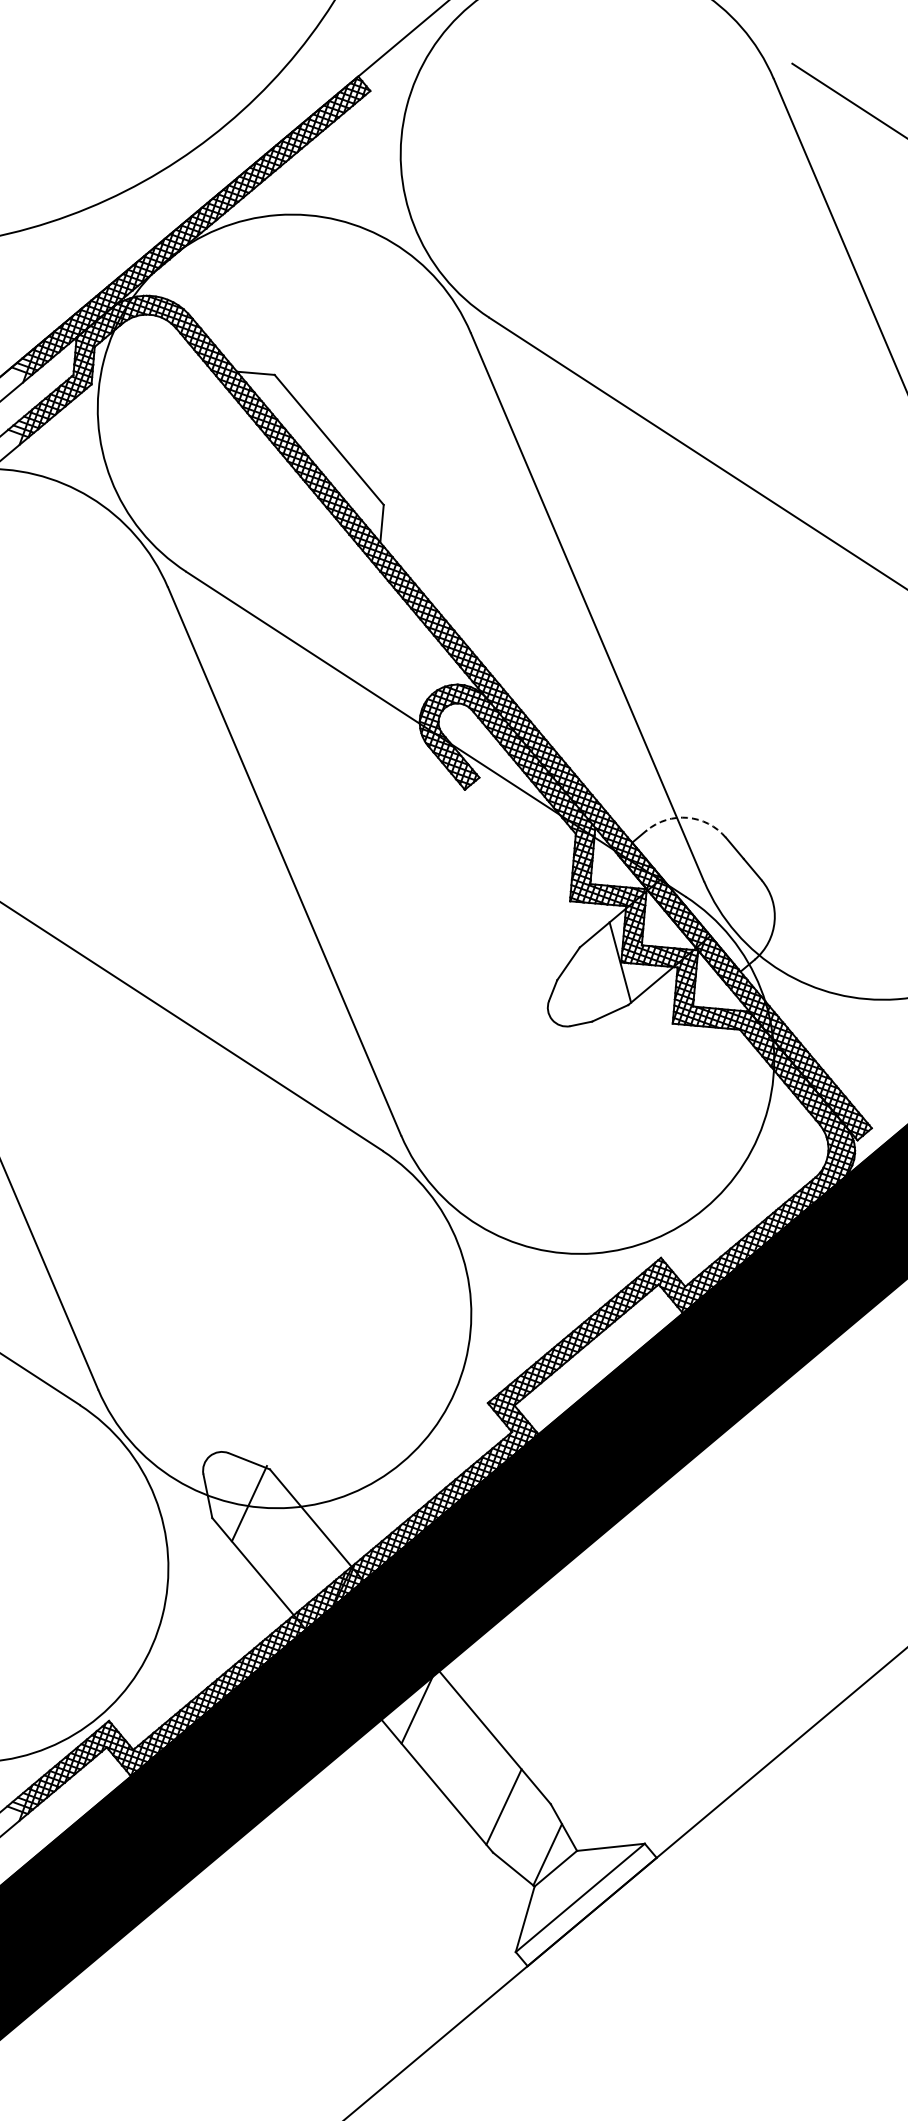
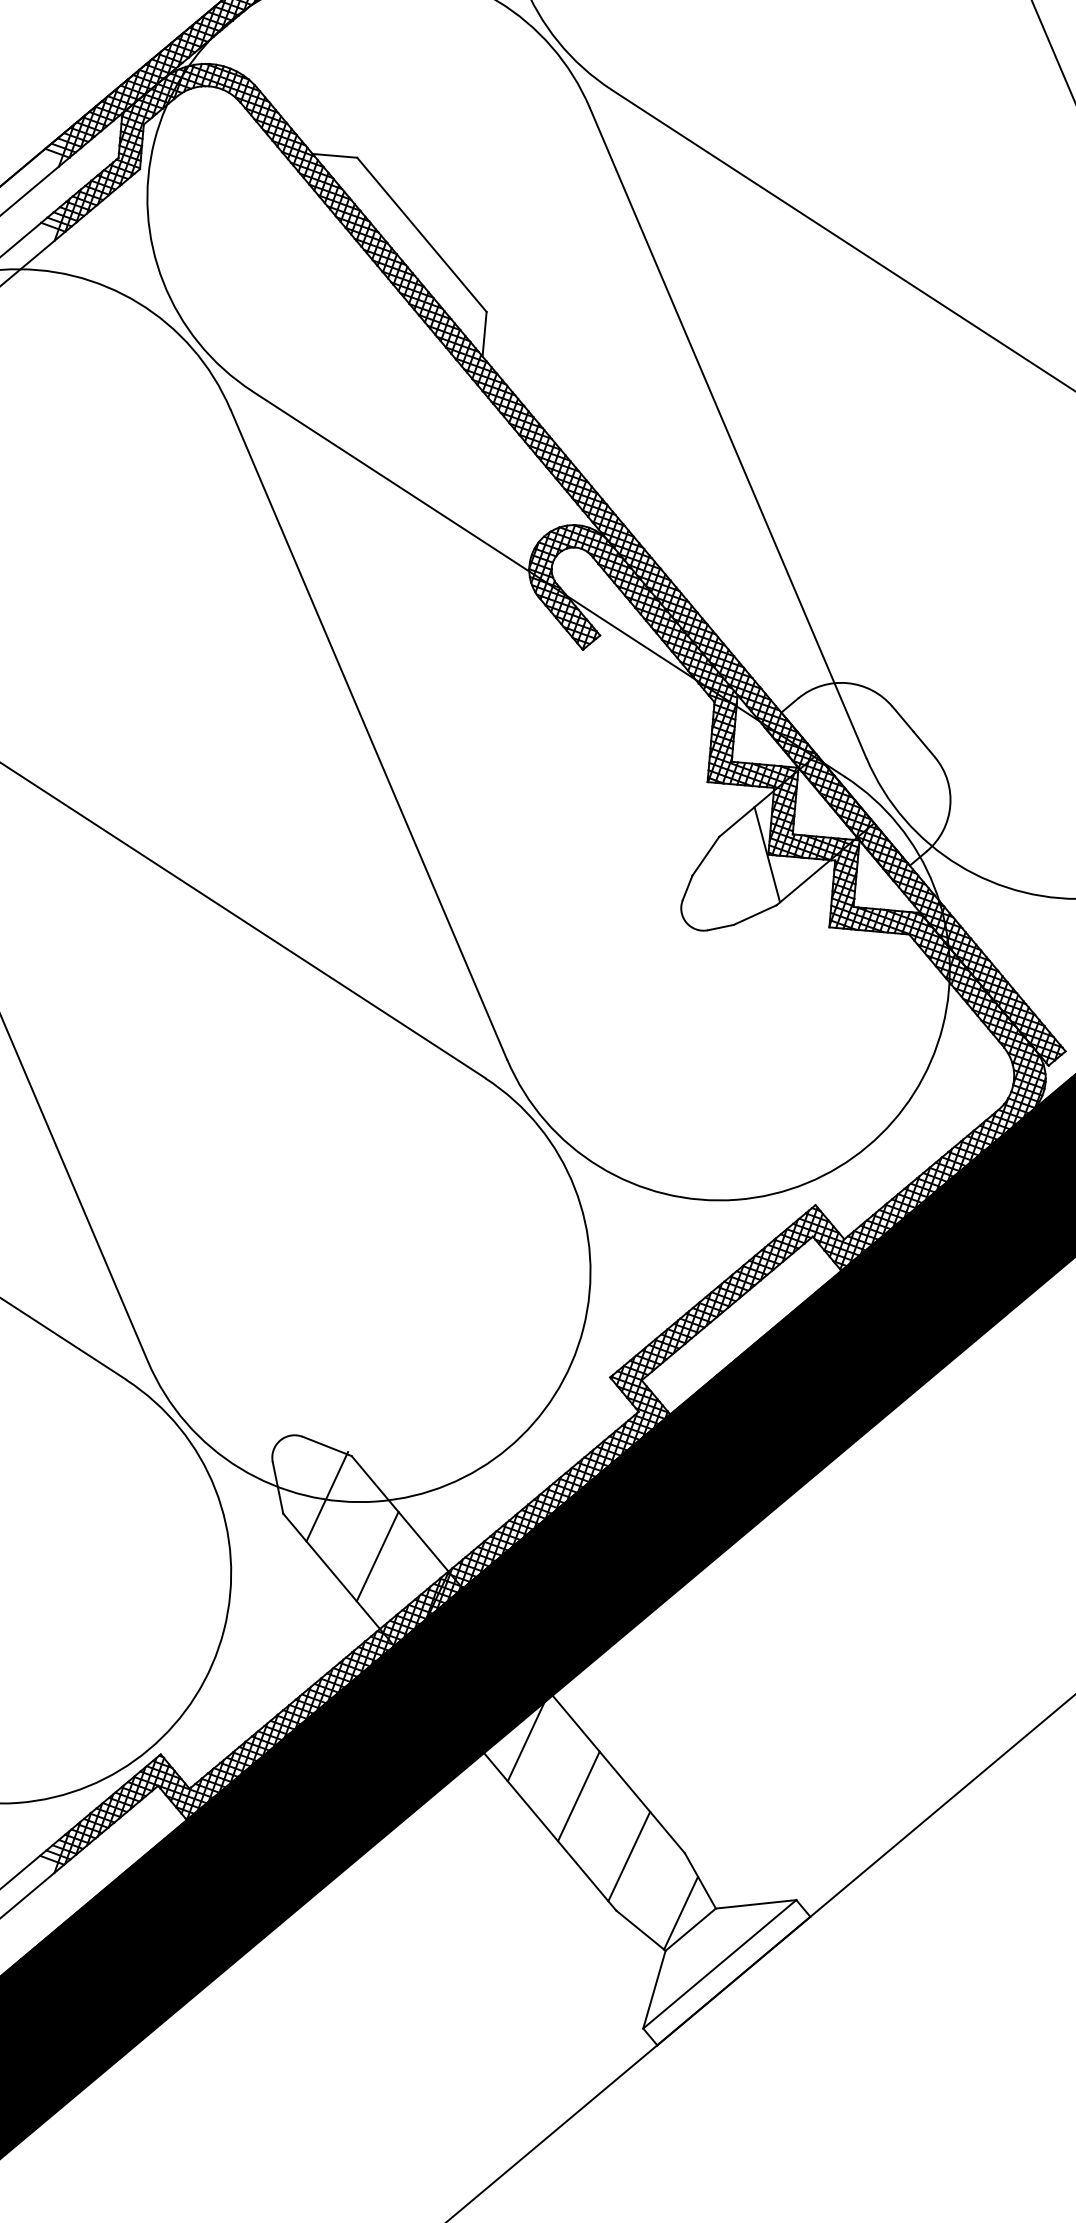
arc: (687, 817) -> (846, 682), dashed -> solid
line: (291, 1553) -> (377, 1555), added
line: (461, 1756) -> (578, 1796), added

